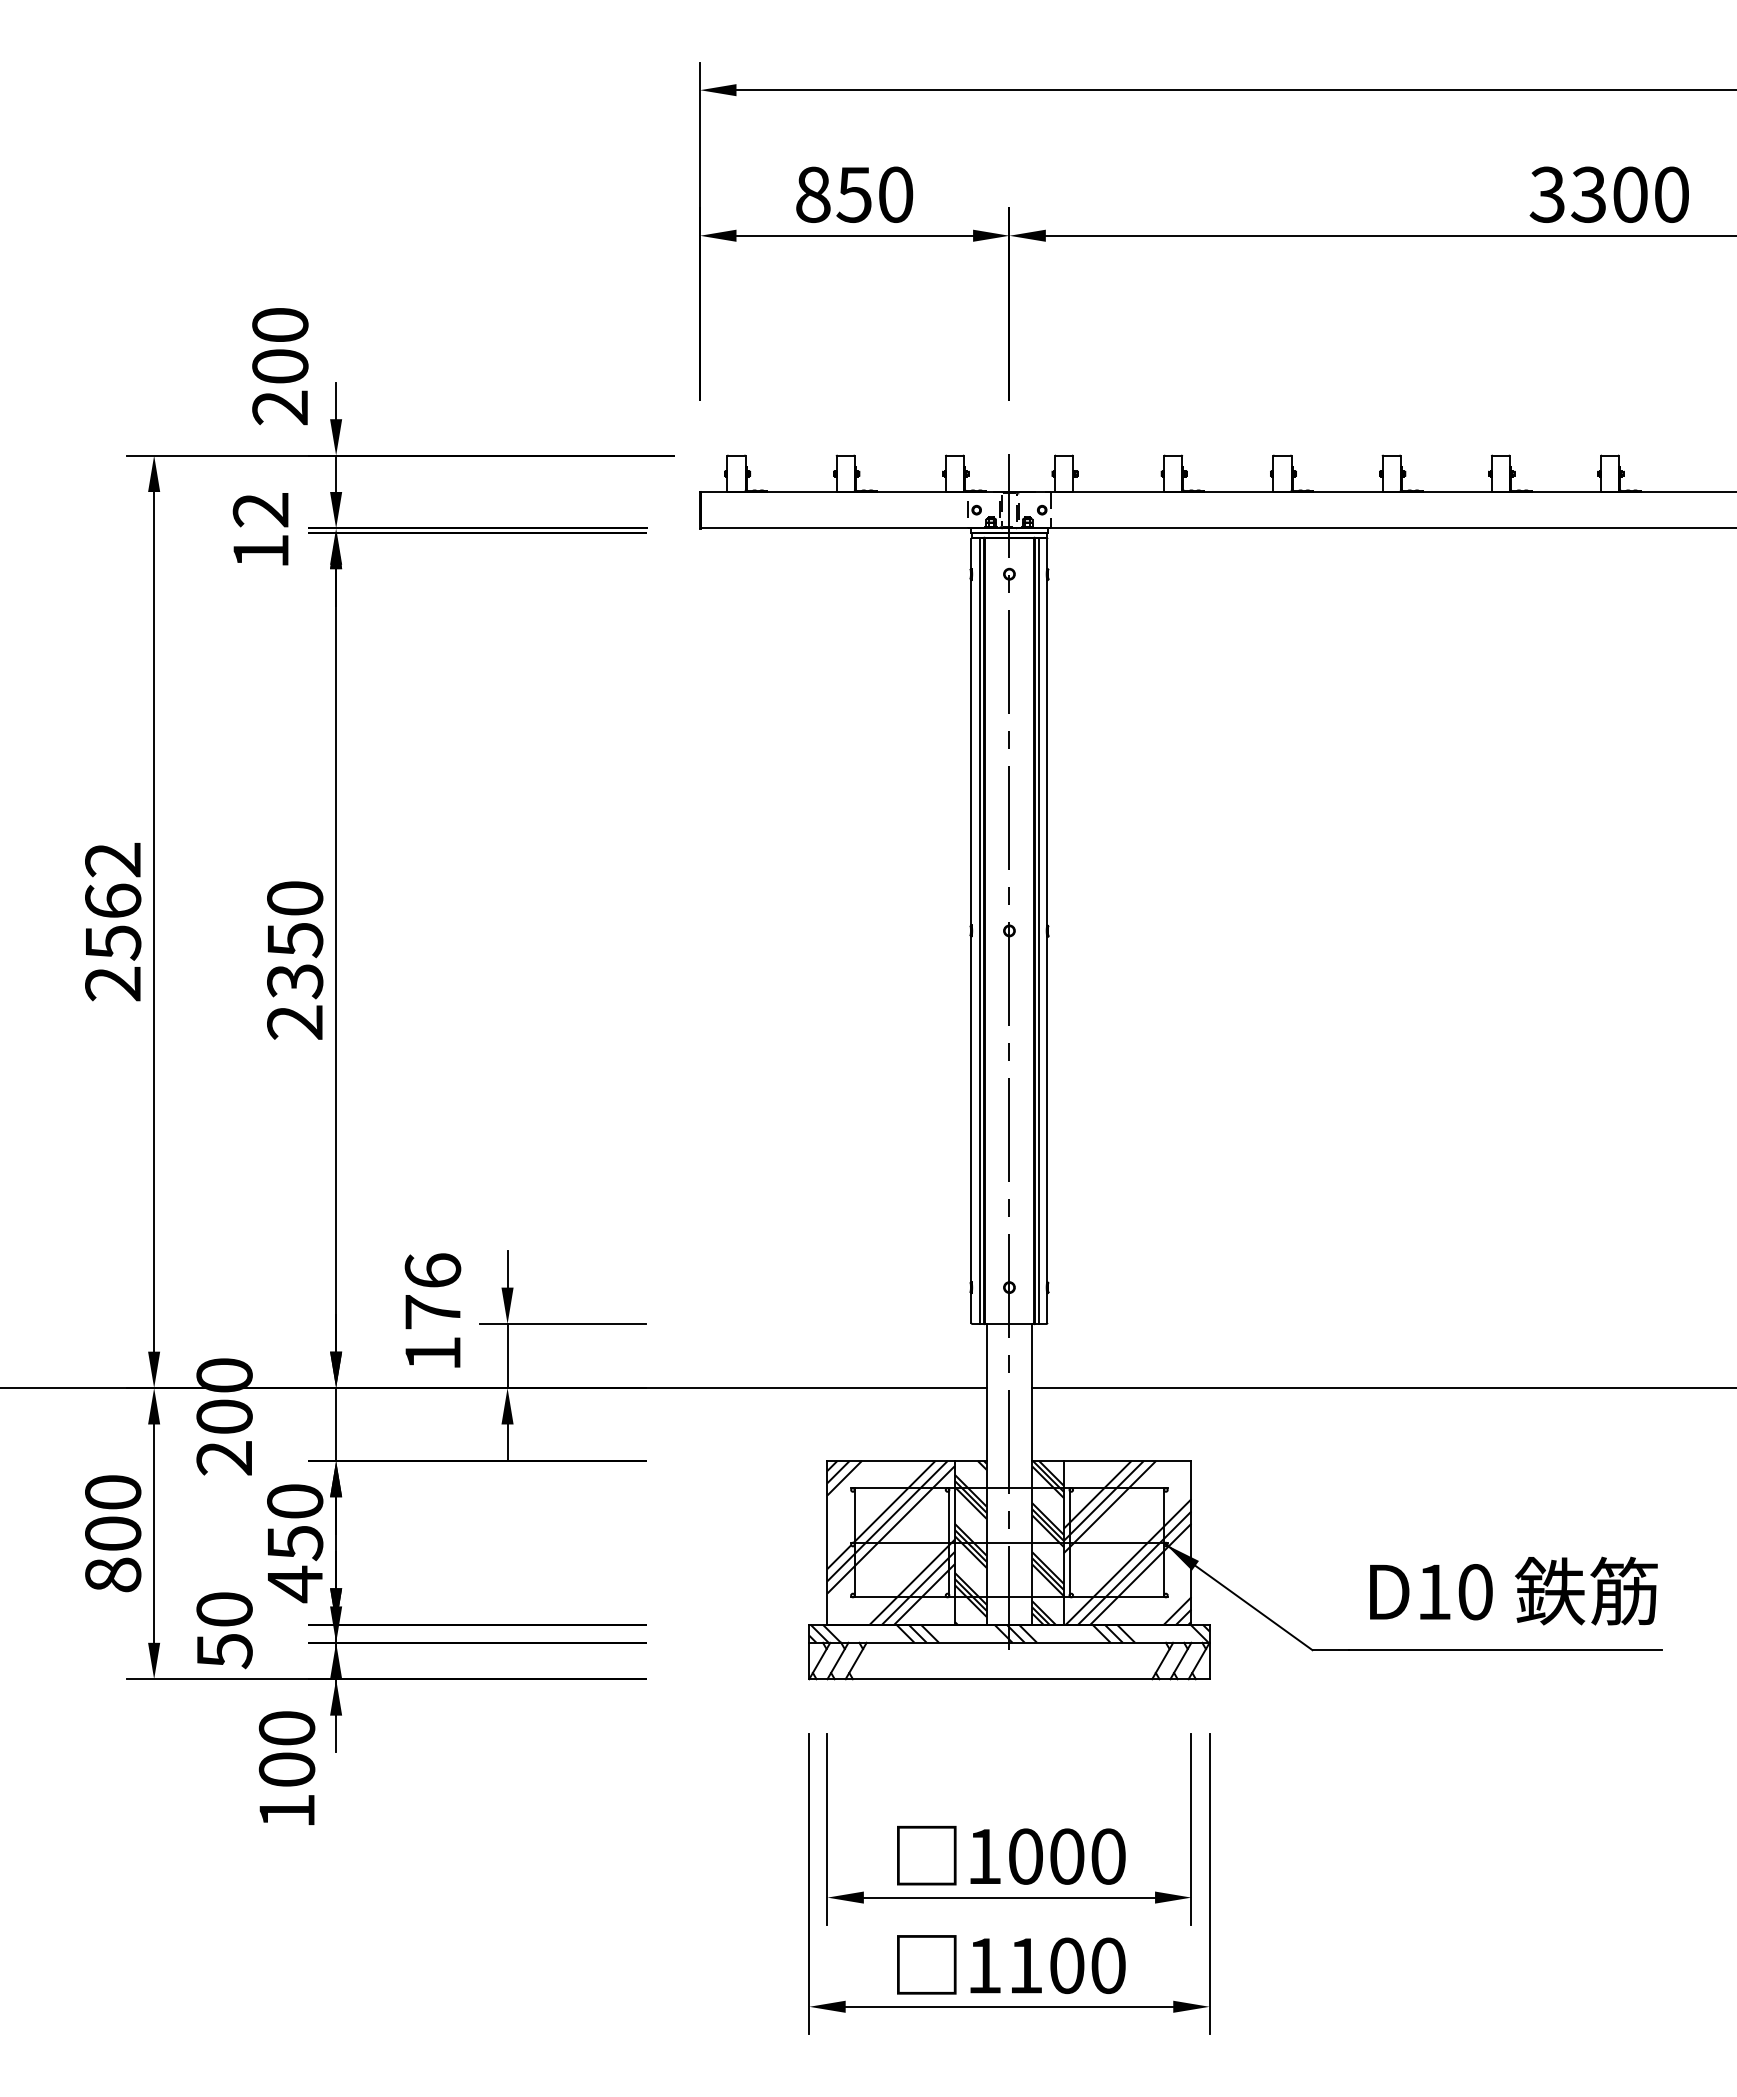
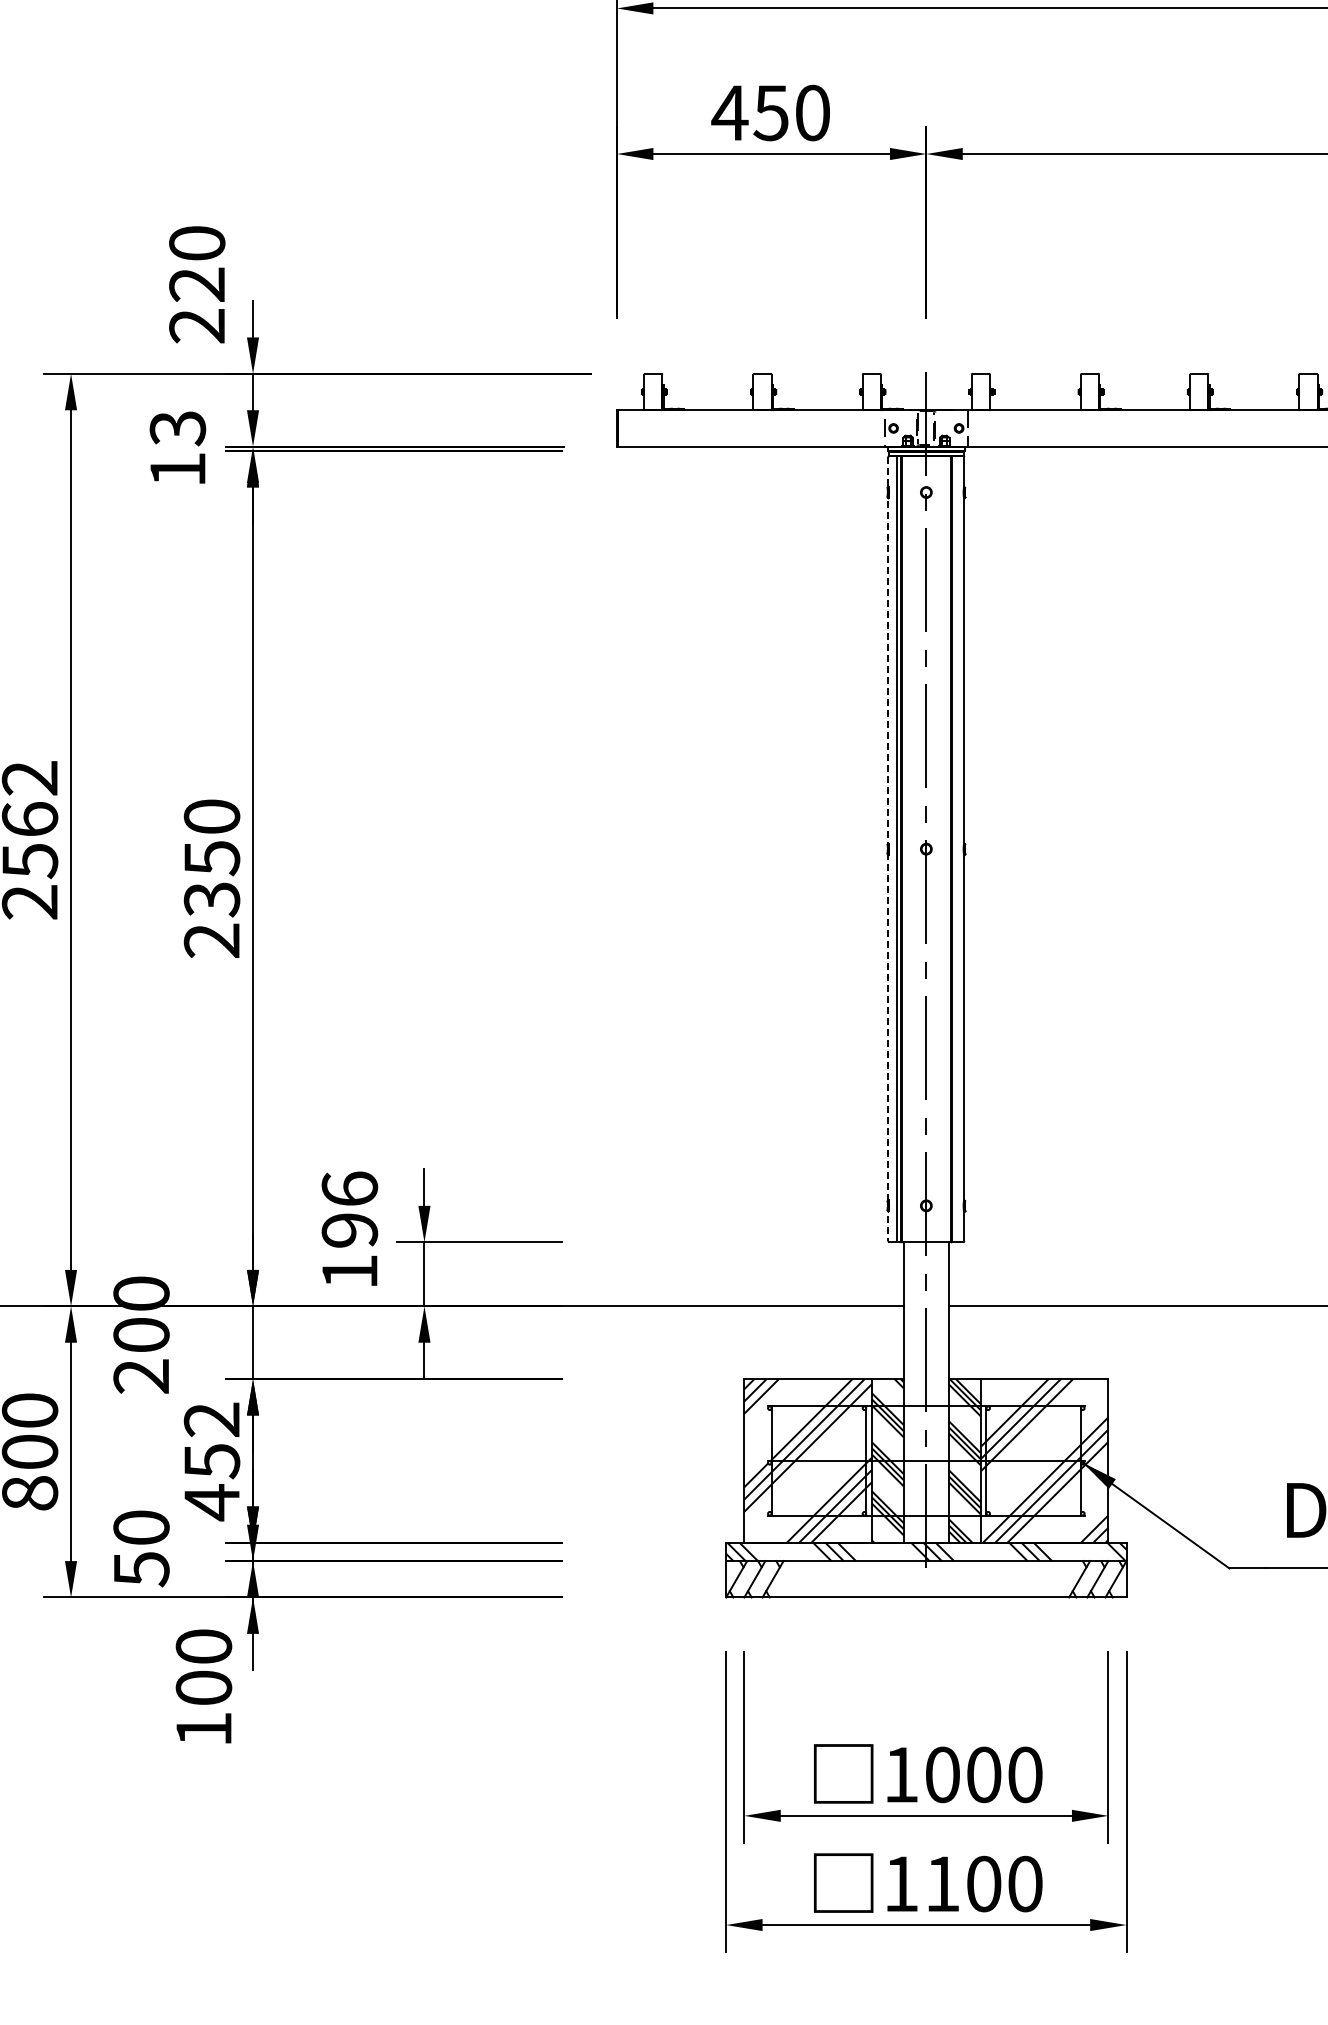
text: (812, 194) -> (729, 112), 850 -> 450
text: (280, 366) -> (197, 284), 200 -> 220
text: (261, 510) -> (178, 428), 12 -> 13
line: (971, 930) -> (888, 848), solid -> dashed
line: (1038, 930) -> (955, 848), removed
text: (432, 1312) -> (349, 1230), 176 -> 196
text: (295, 1501) -> (212, 1419), 450 -> 452

